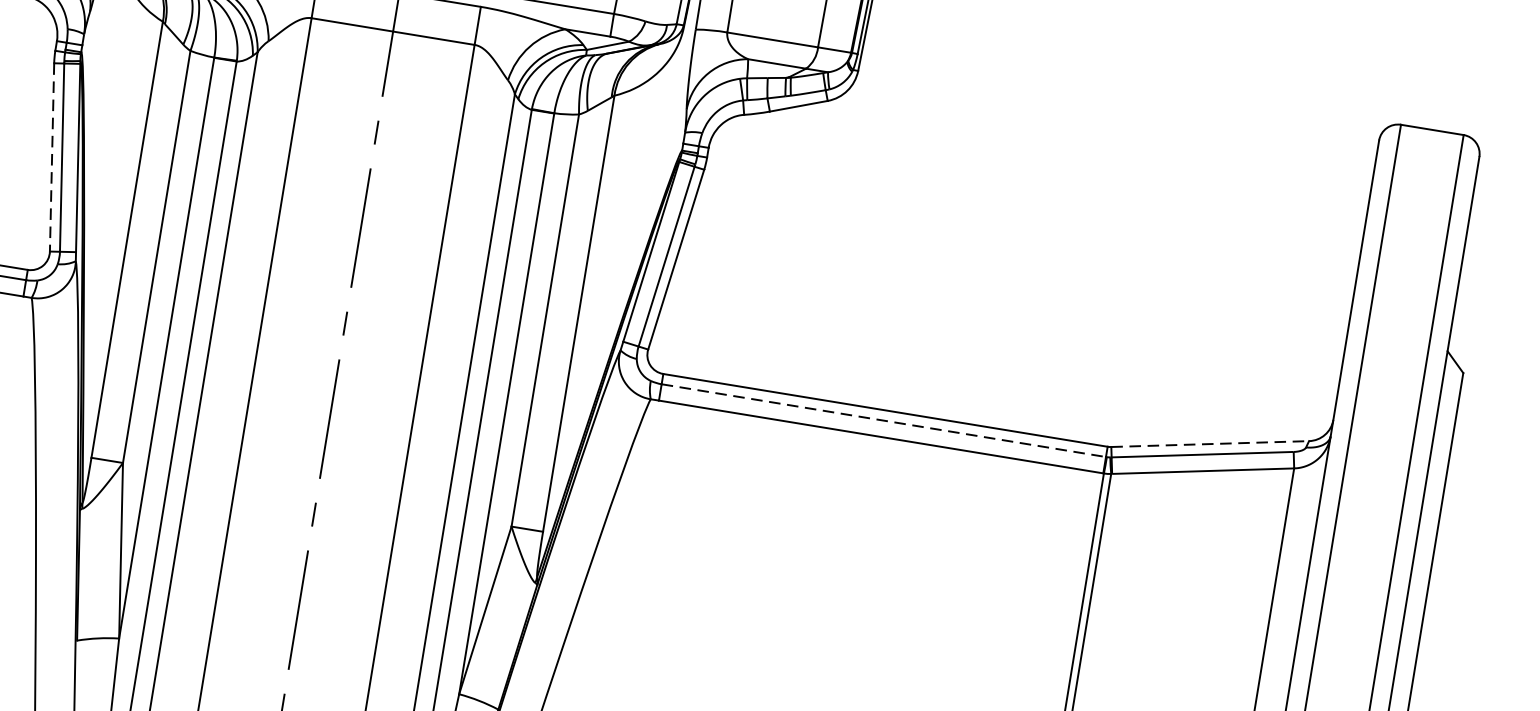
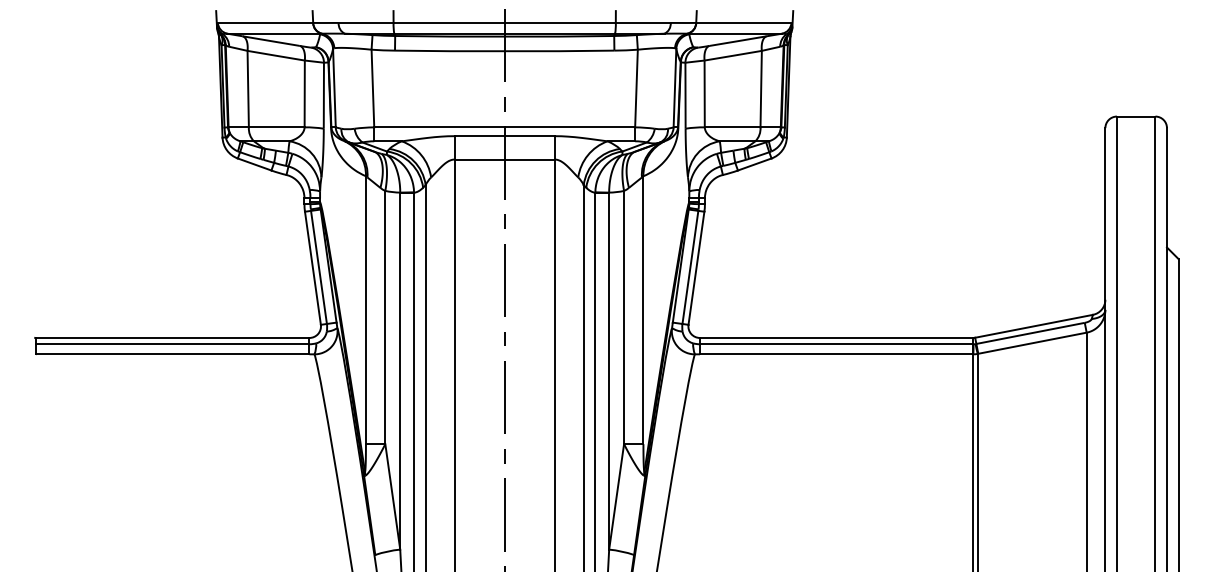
line: (52, 157) -> (313, 268), dashed -> solid
line: (883, 421) -> (836, 344), dashed -> solid
line: (1210, 444) -> (1034, 326), dashed -> solid

